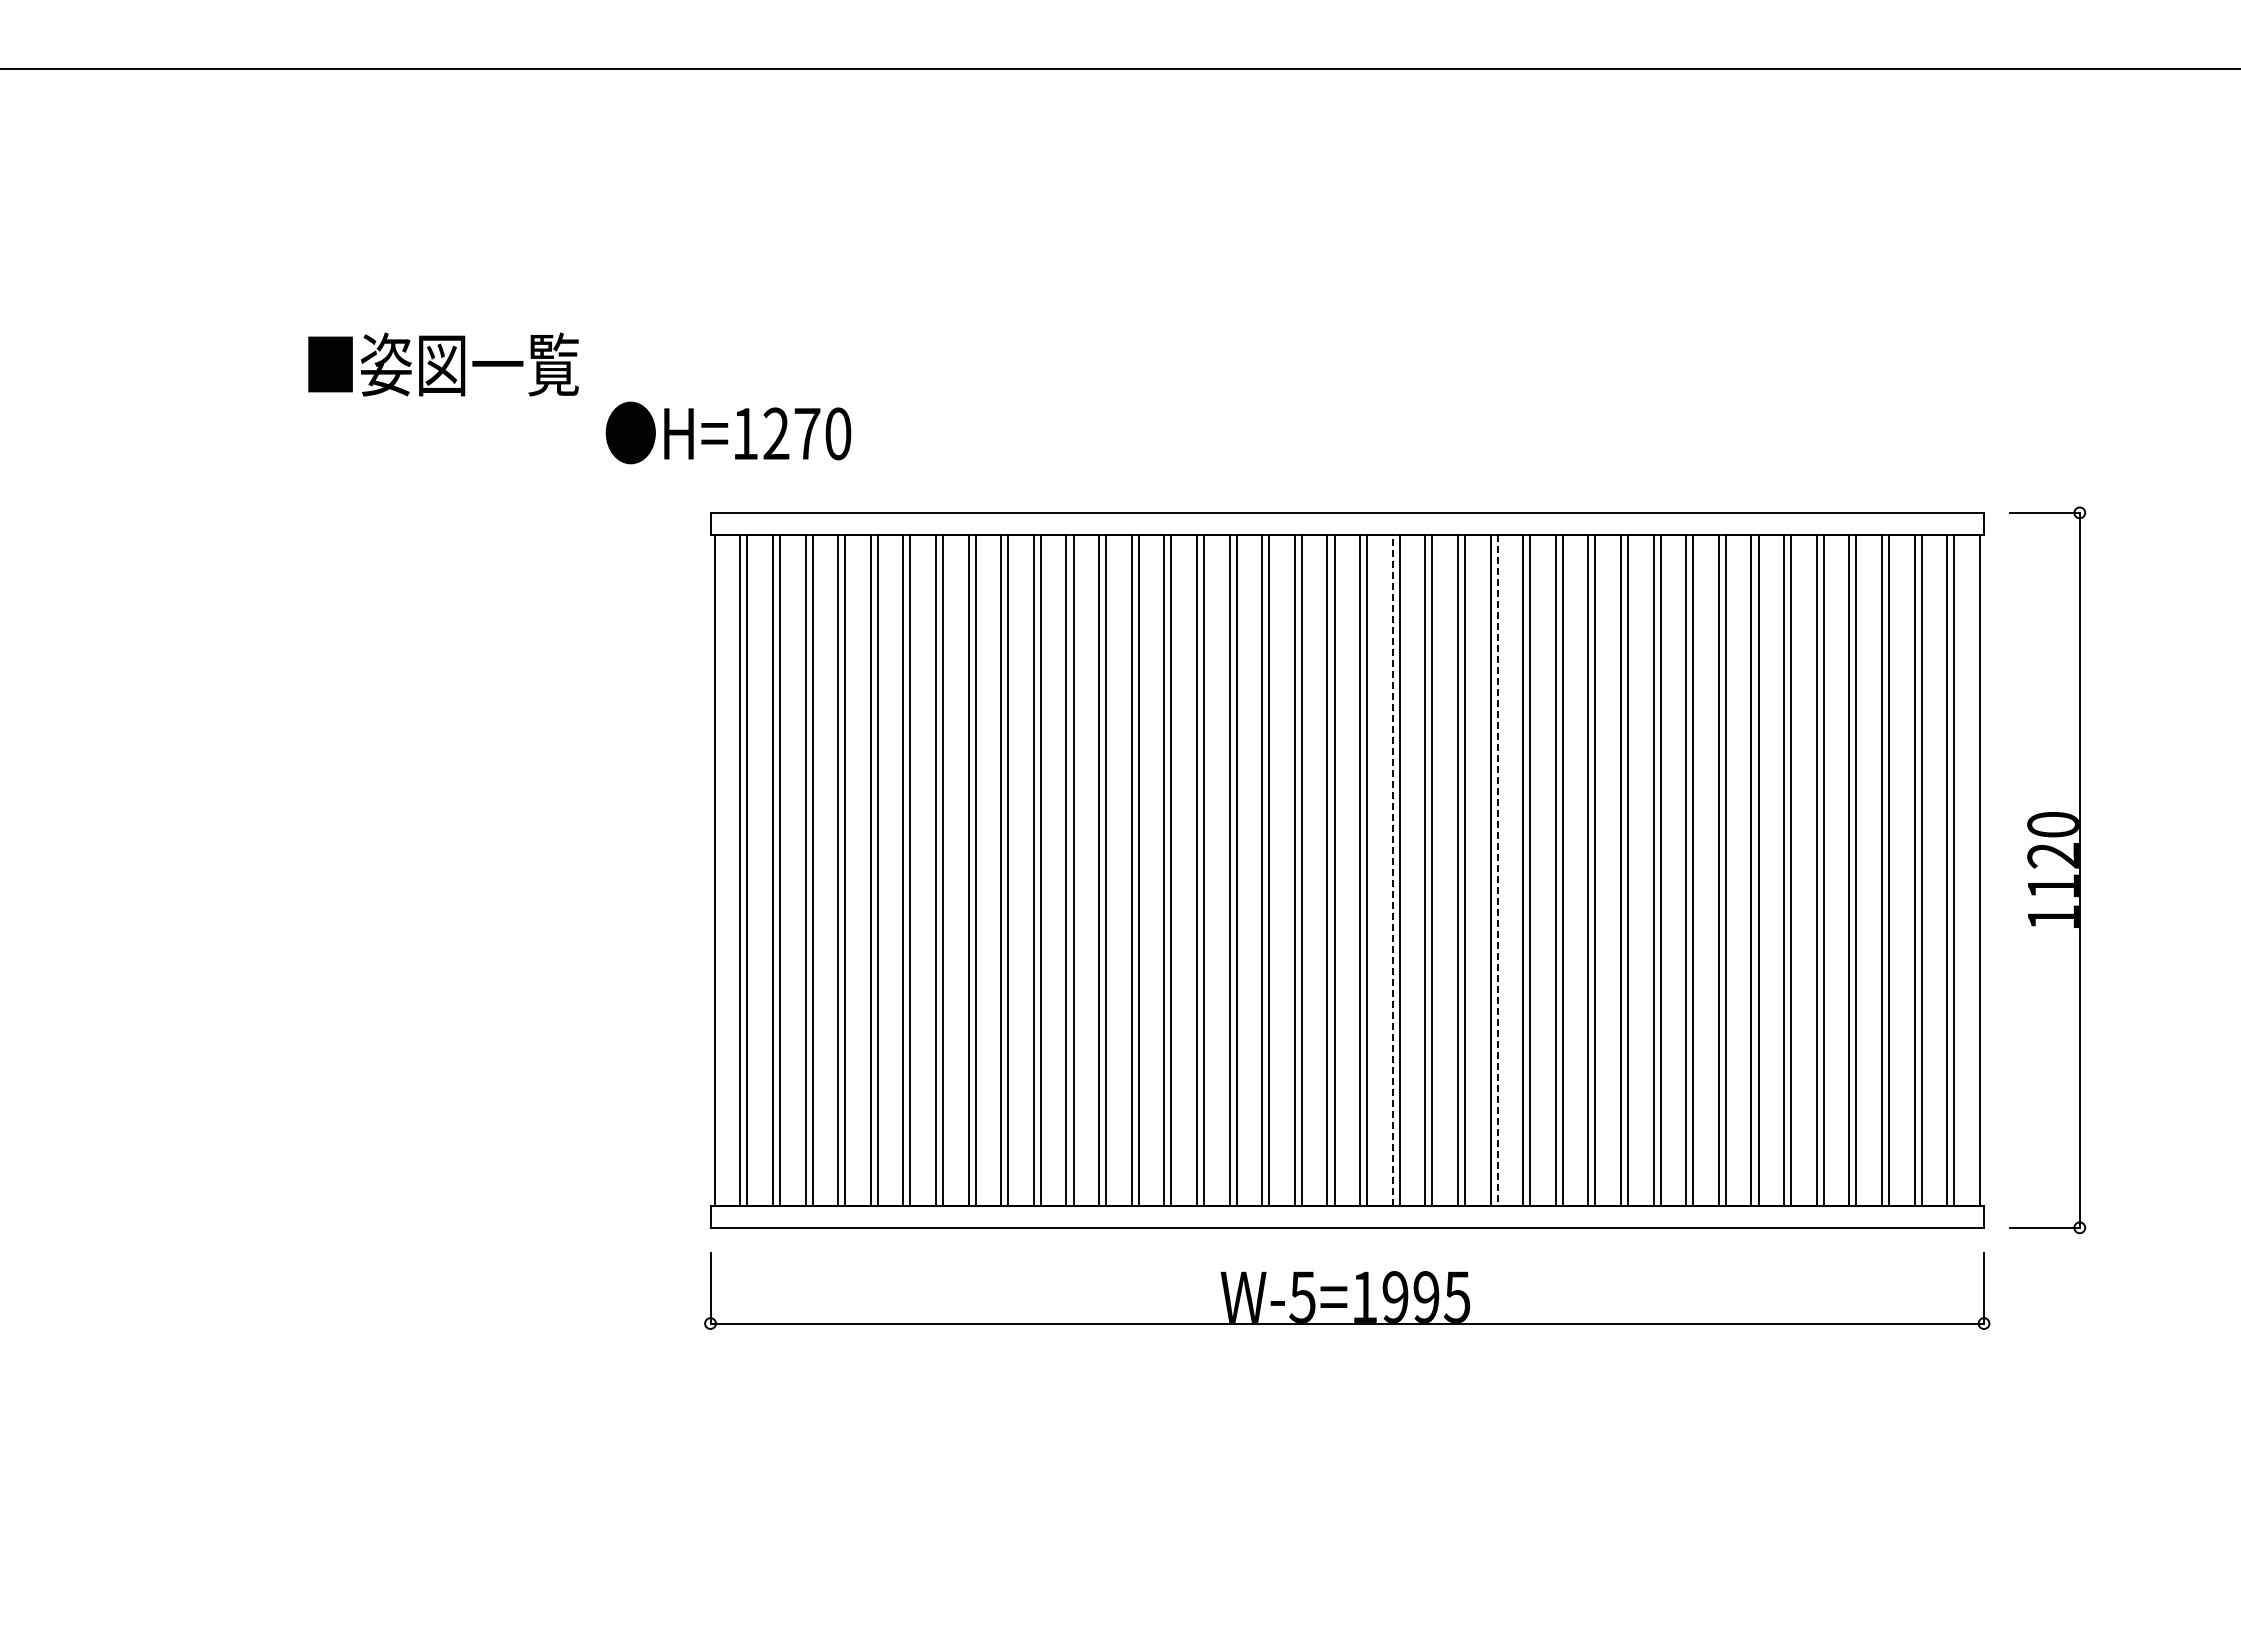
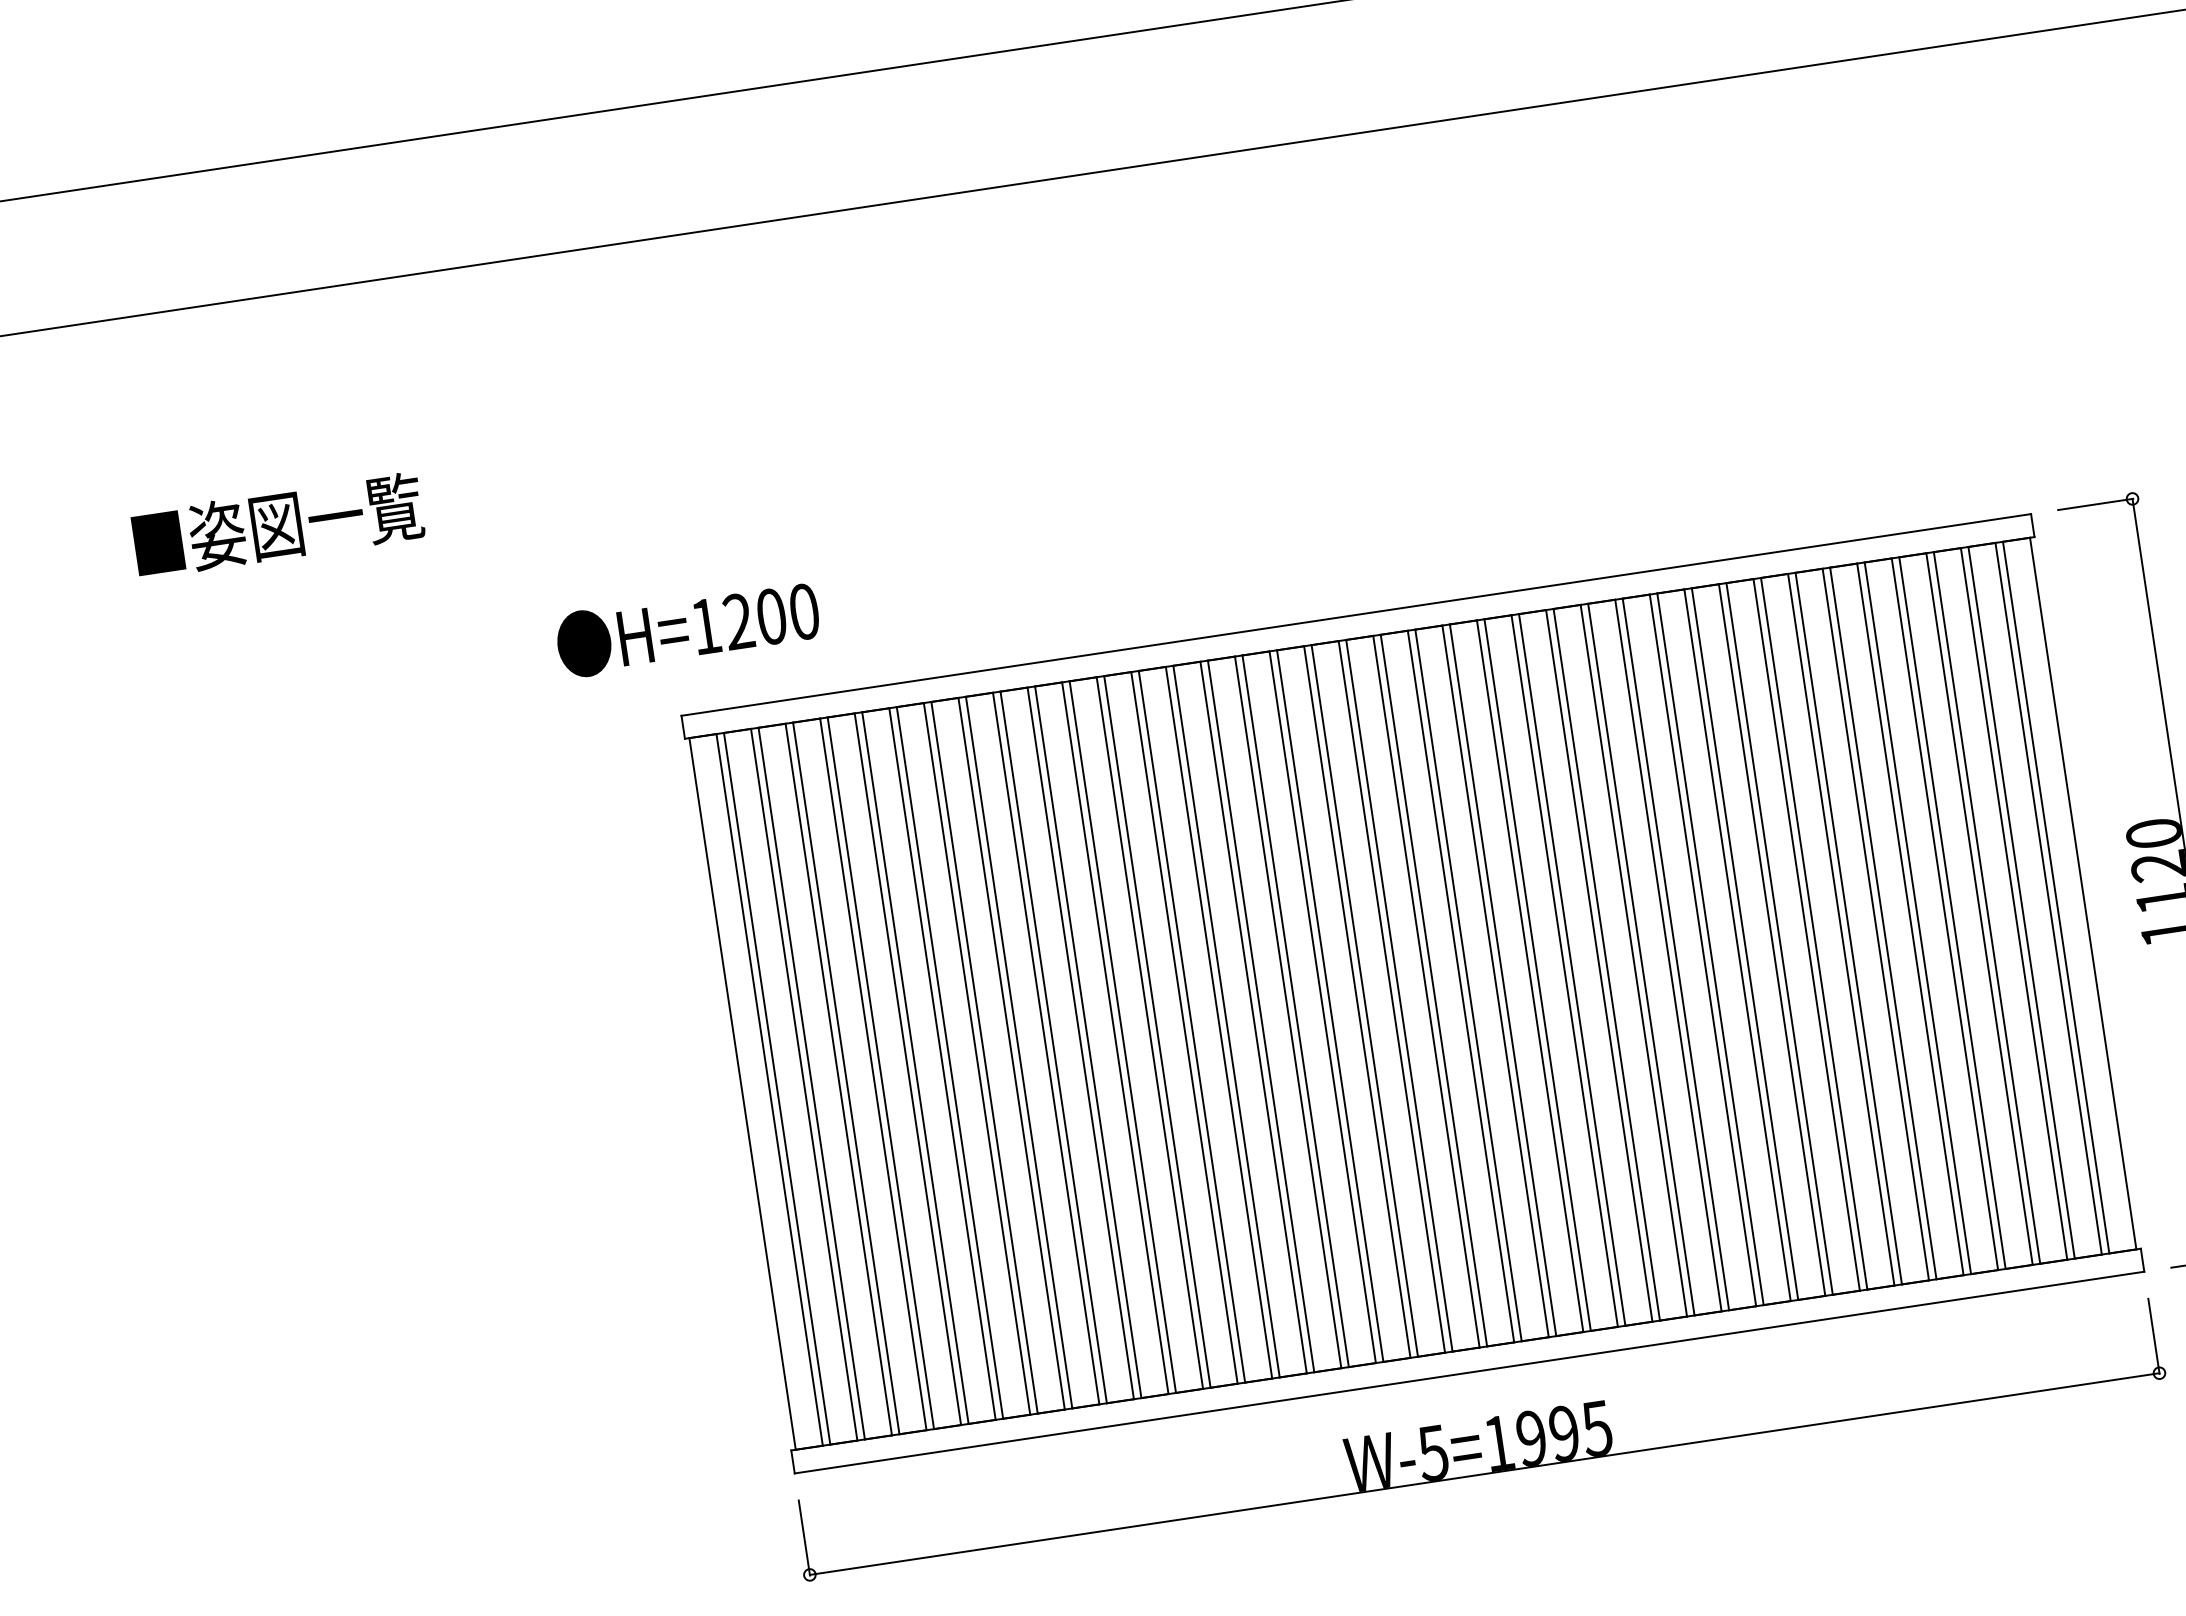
text: (443, 364) -> (278, 525), moved
text: (807, 433) -> (771, 616), H=1270 -> H=1200
line: (1392, 870) -> (1460, 986), dashed -> solid
line: (1497, 870) -> (1572, 970), dashed -> solid

